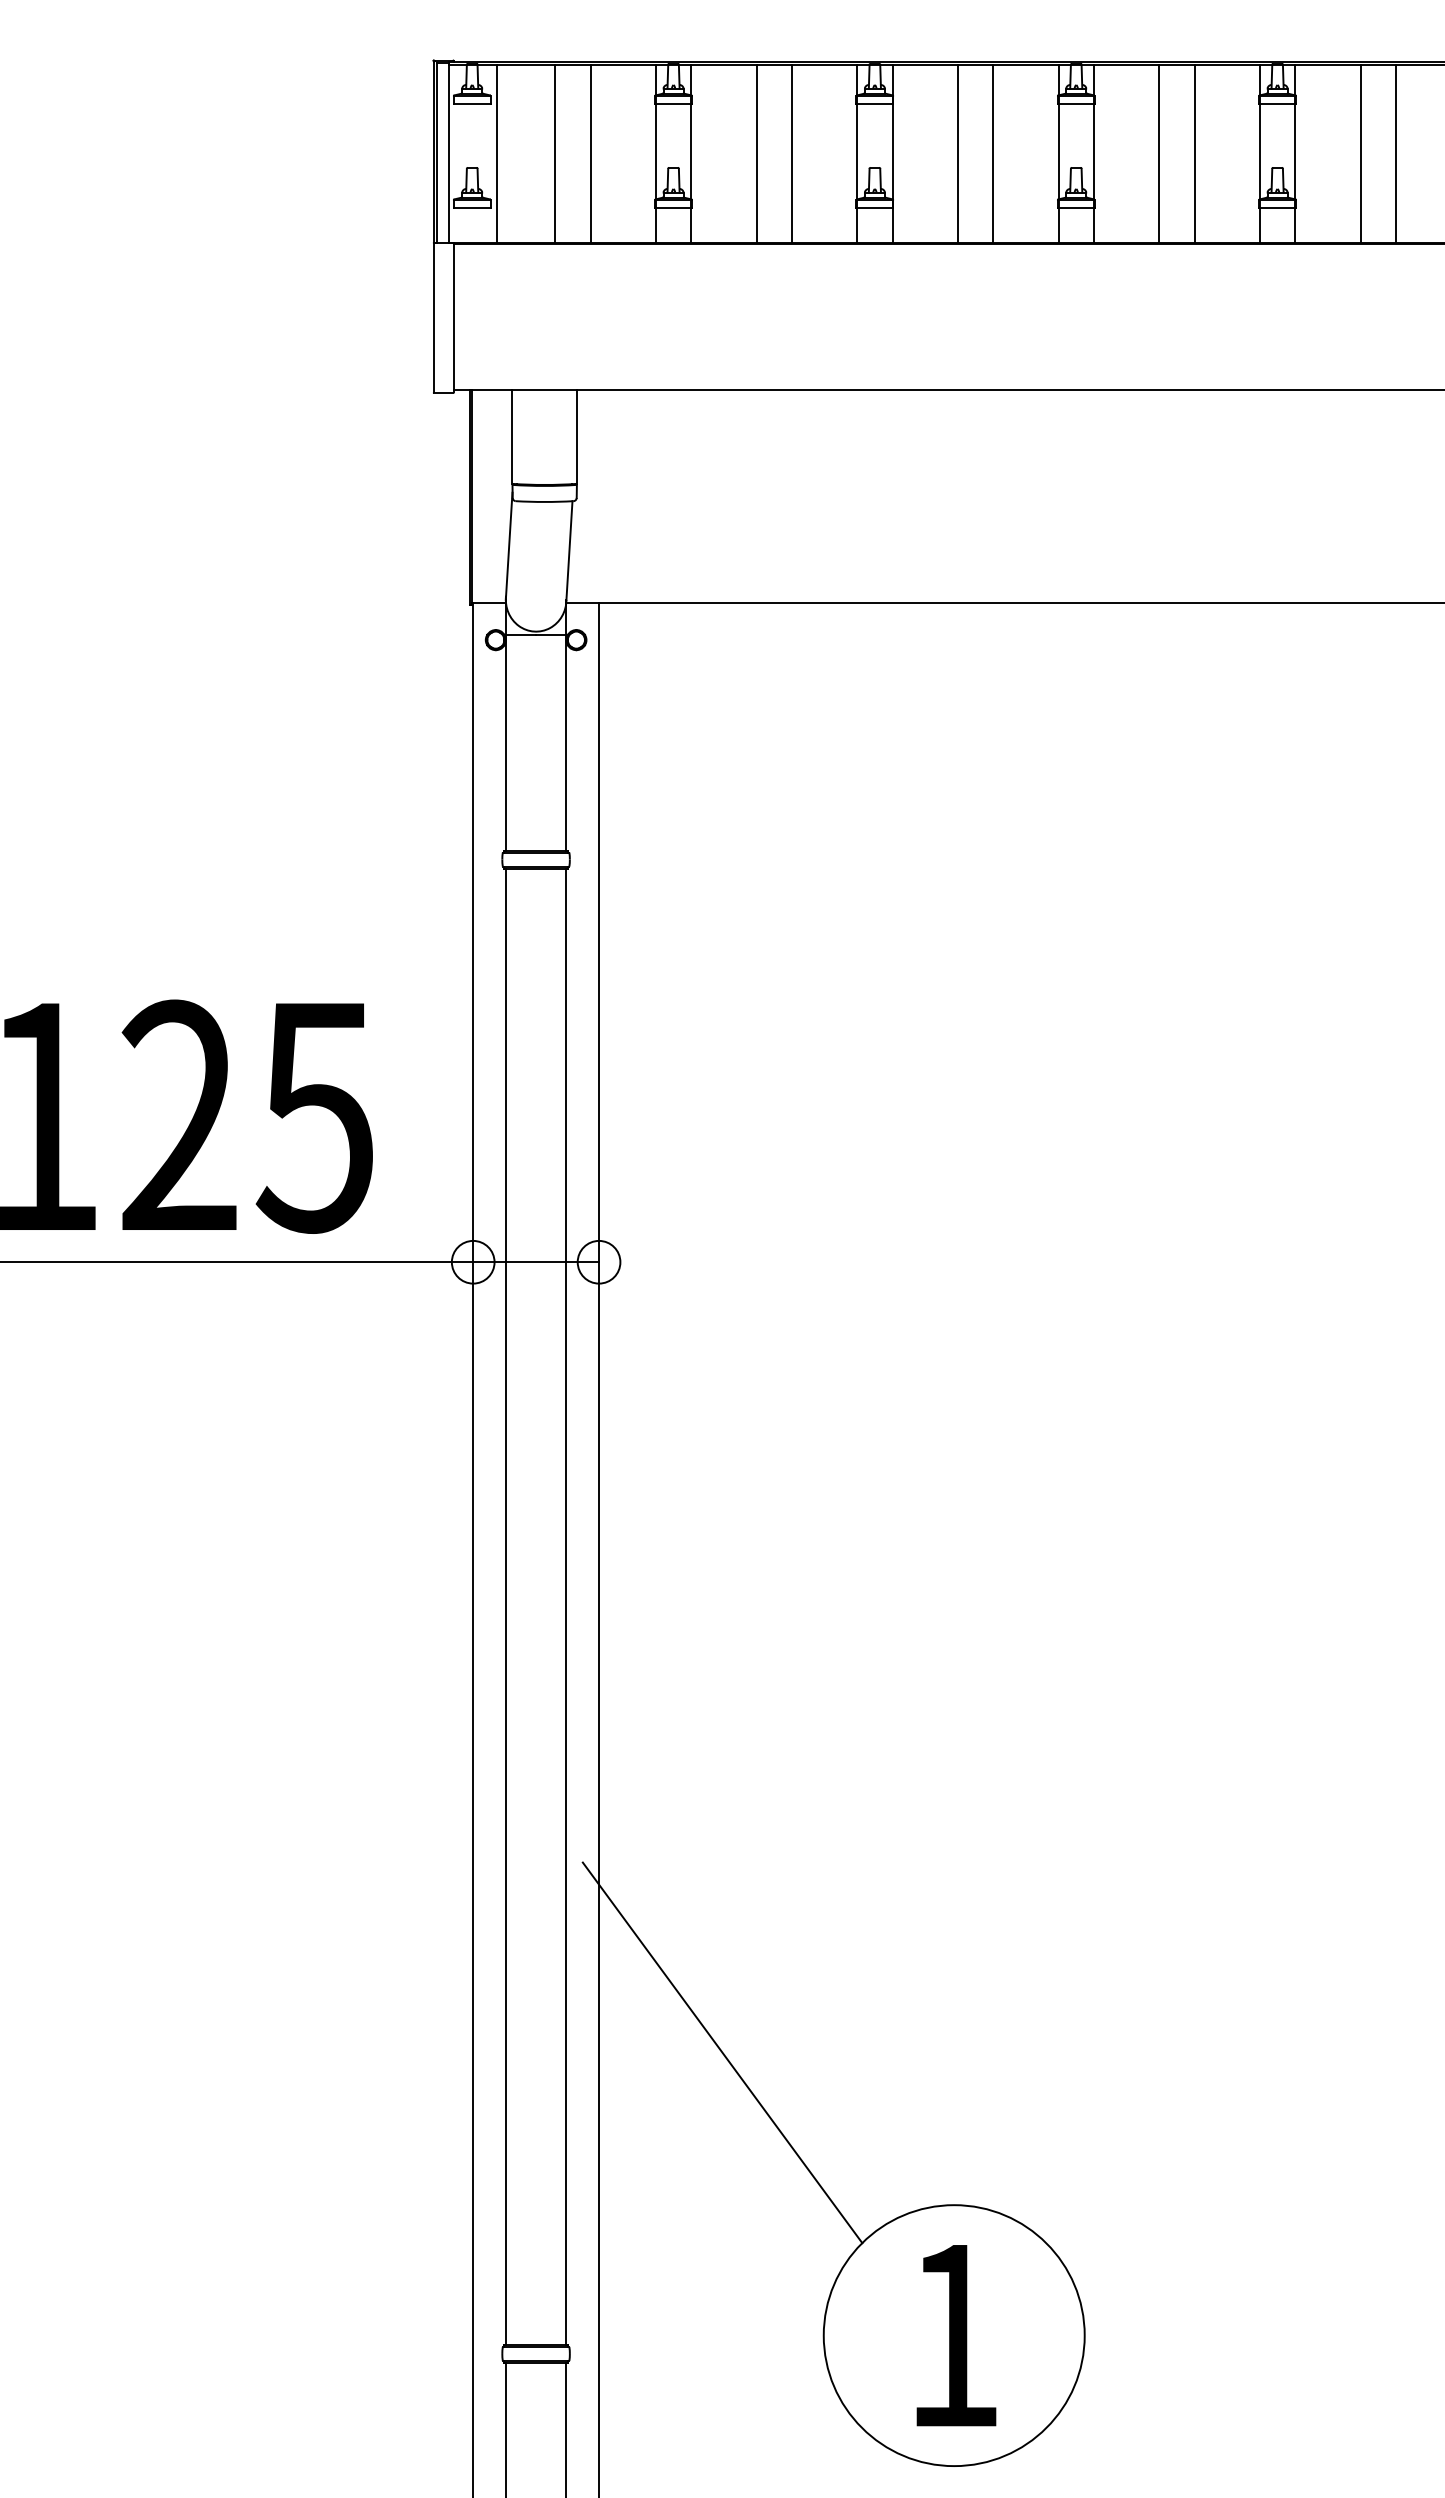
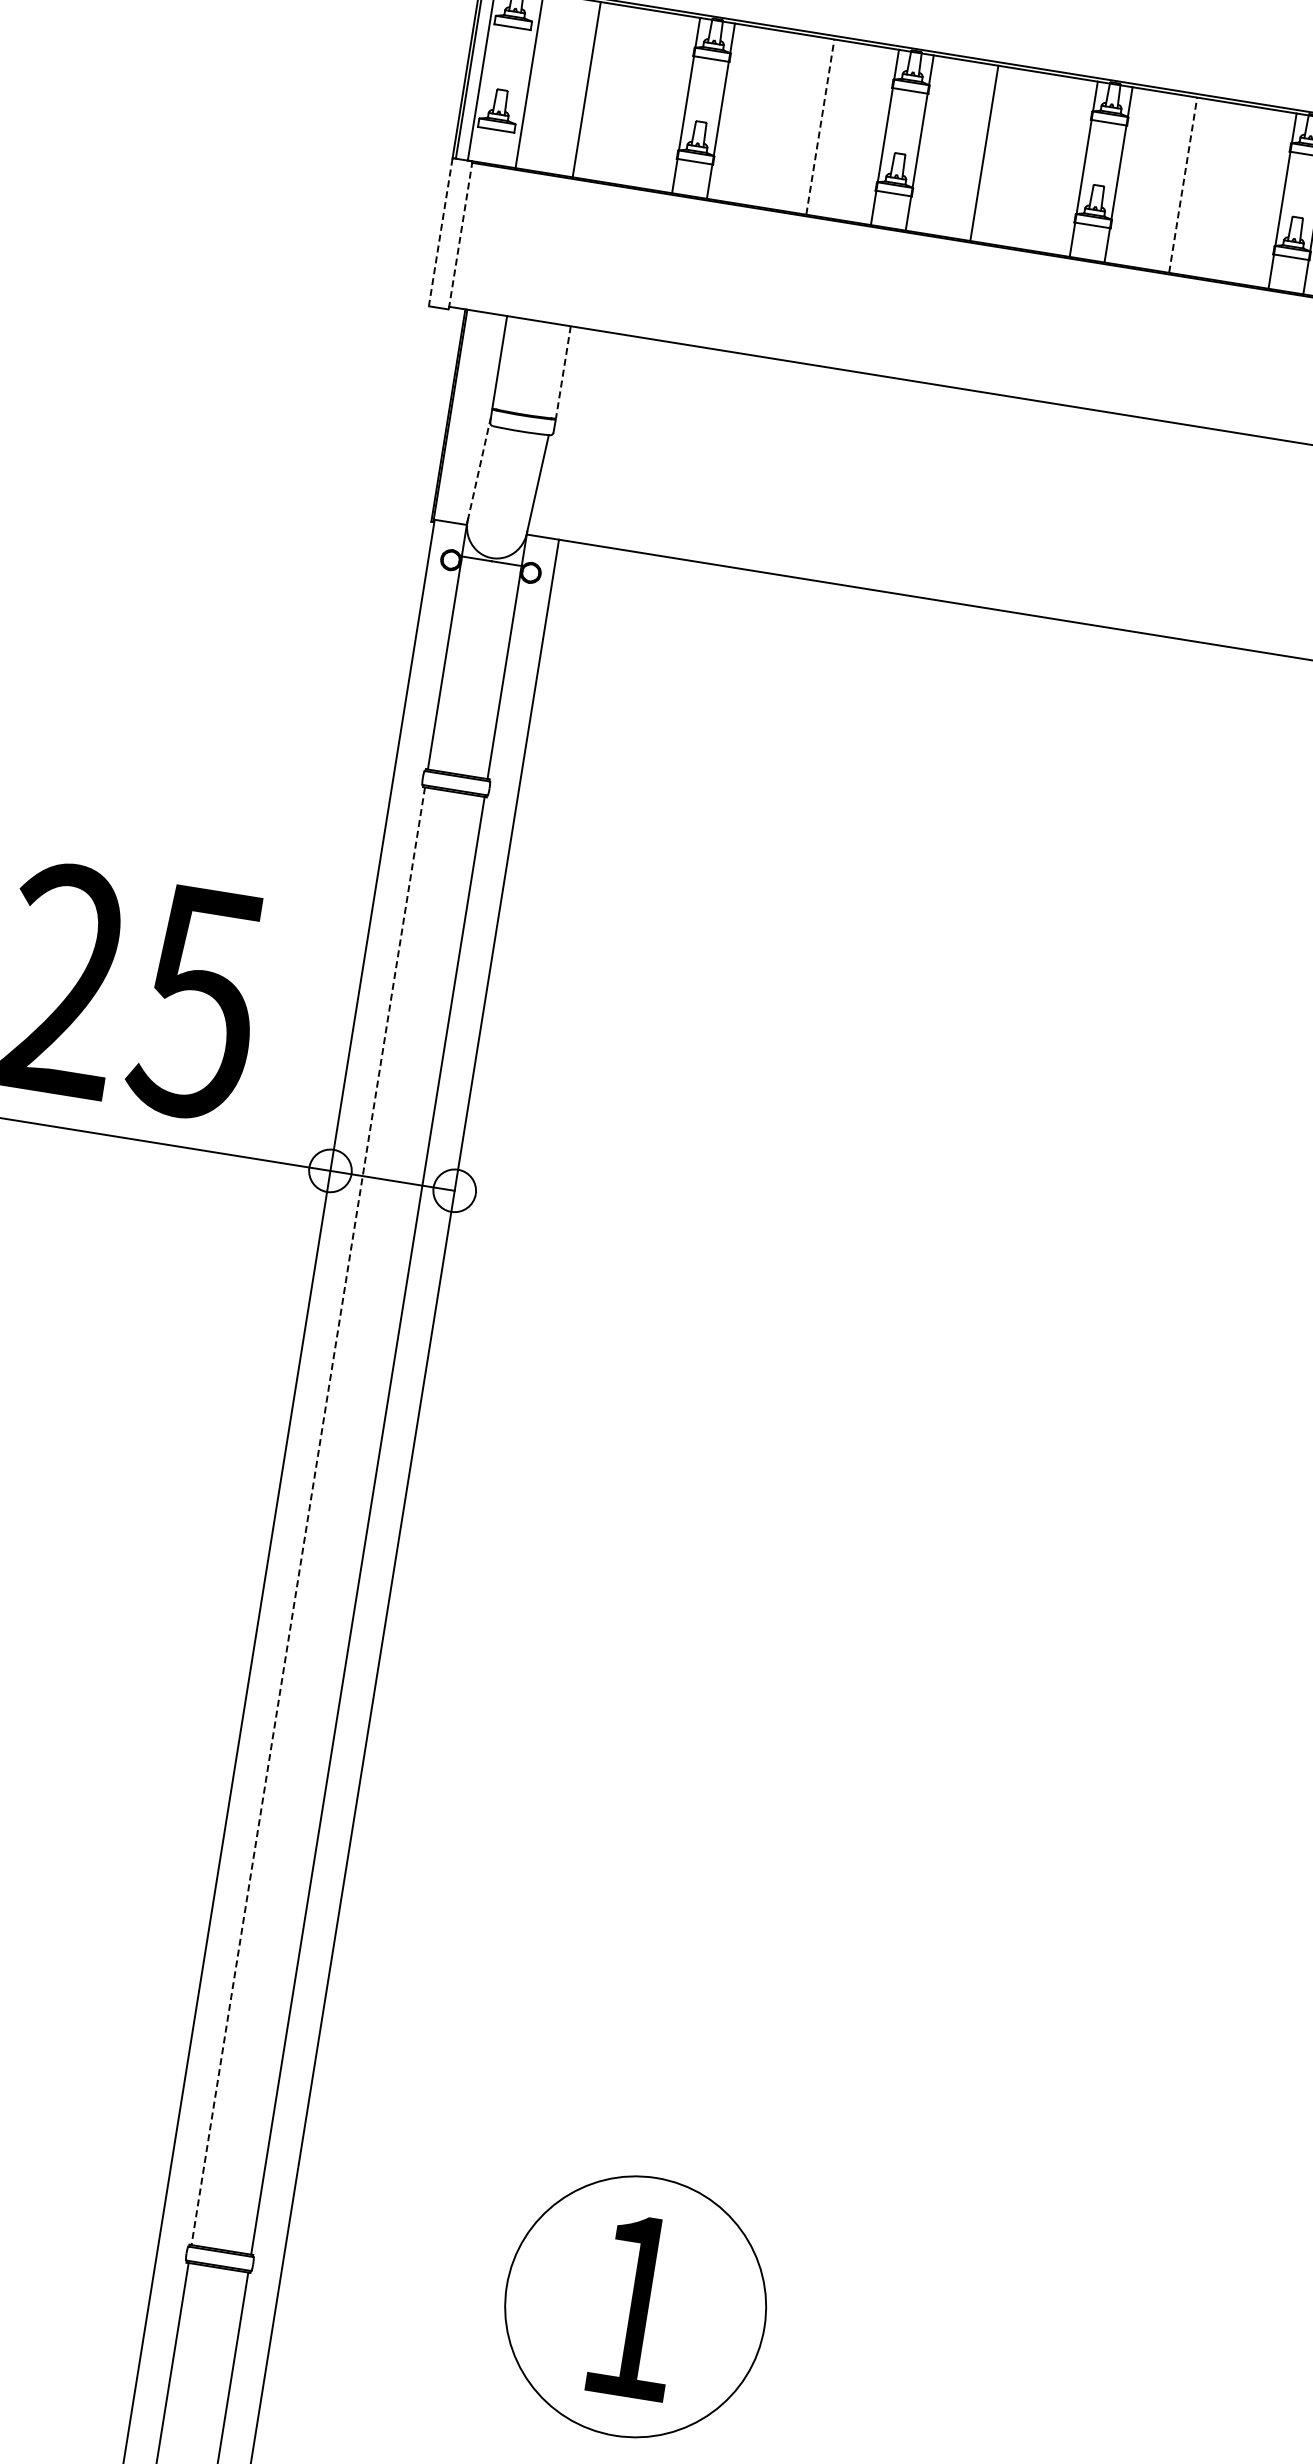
line: (590, 153) -> (621, 94), removed
line: (756, 153) -> (785, 120), removed
line: (993, 153) -> (1019, 158), removed
line: (1194, 153) -> (1218, 190), removed
line: (791, 154) -> (819, 127), solid -> dashed
line: (1159, 154) -> (1183, 185), solid -> dashed
line: (453, 317) -> (460, 234), solid -> dashed
line: (433, 318) -> (440, 232), solid -> dashed
line: (576, 437) -> (562, 372), solid -> dashed
line: (509, 546) -> (479, 469), solid -> dashed
line: (505, 1607) -> (307, 1516), solid -> dashed
line: (722, 2052) -> (451, 1990), removed

